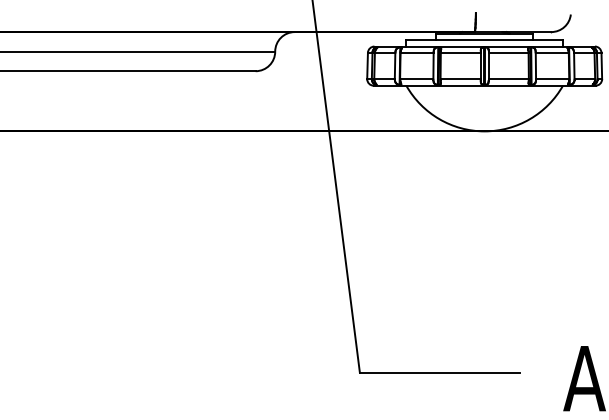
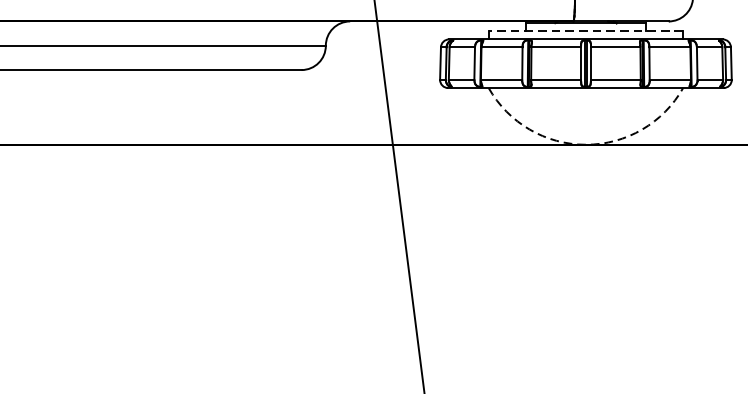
line: (484, 40) -> (585, 31), solid -> dashed
arc: (484, 131) -> (585, 144), solid -> dashed

